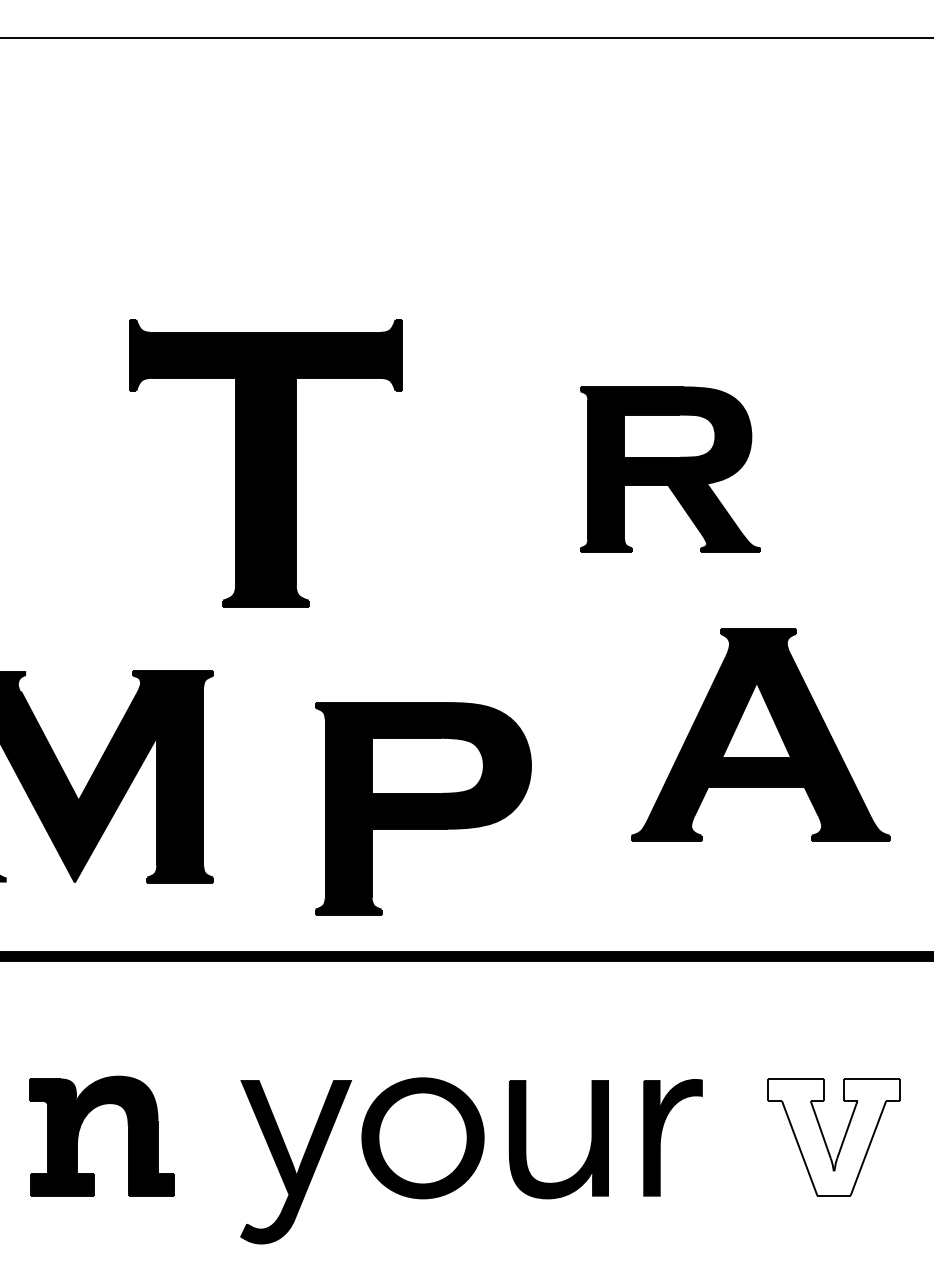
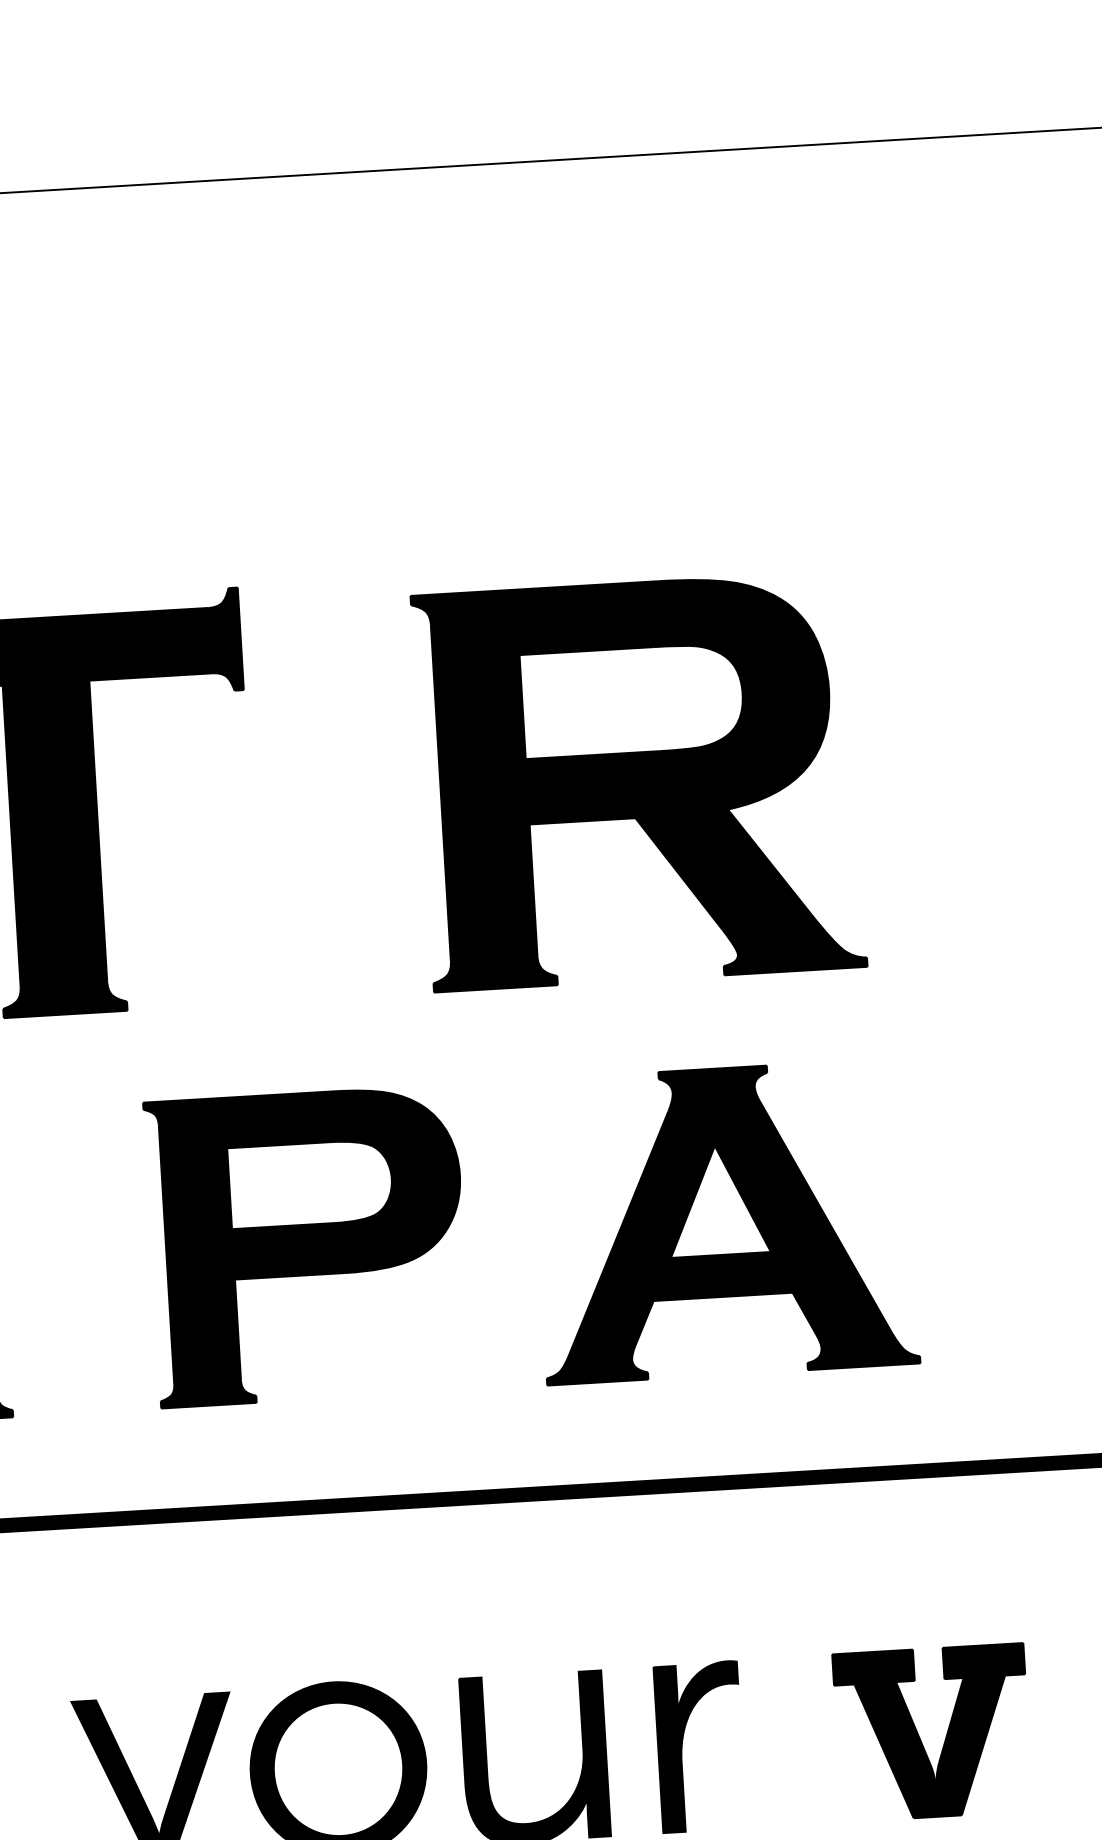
part: (670, 469) -> (638, 780), size x1.67
part: (760, 734) -> (724, 1221), moved
part: (423, 808) -> (308, 1245), moved
fill: (833, 1137) -> (932, 1732), added

